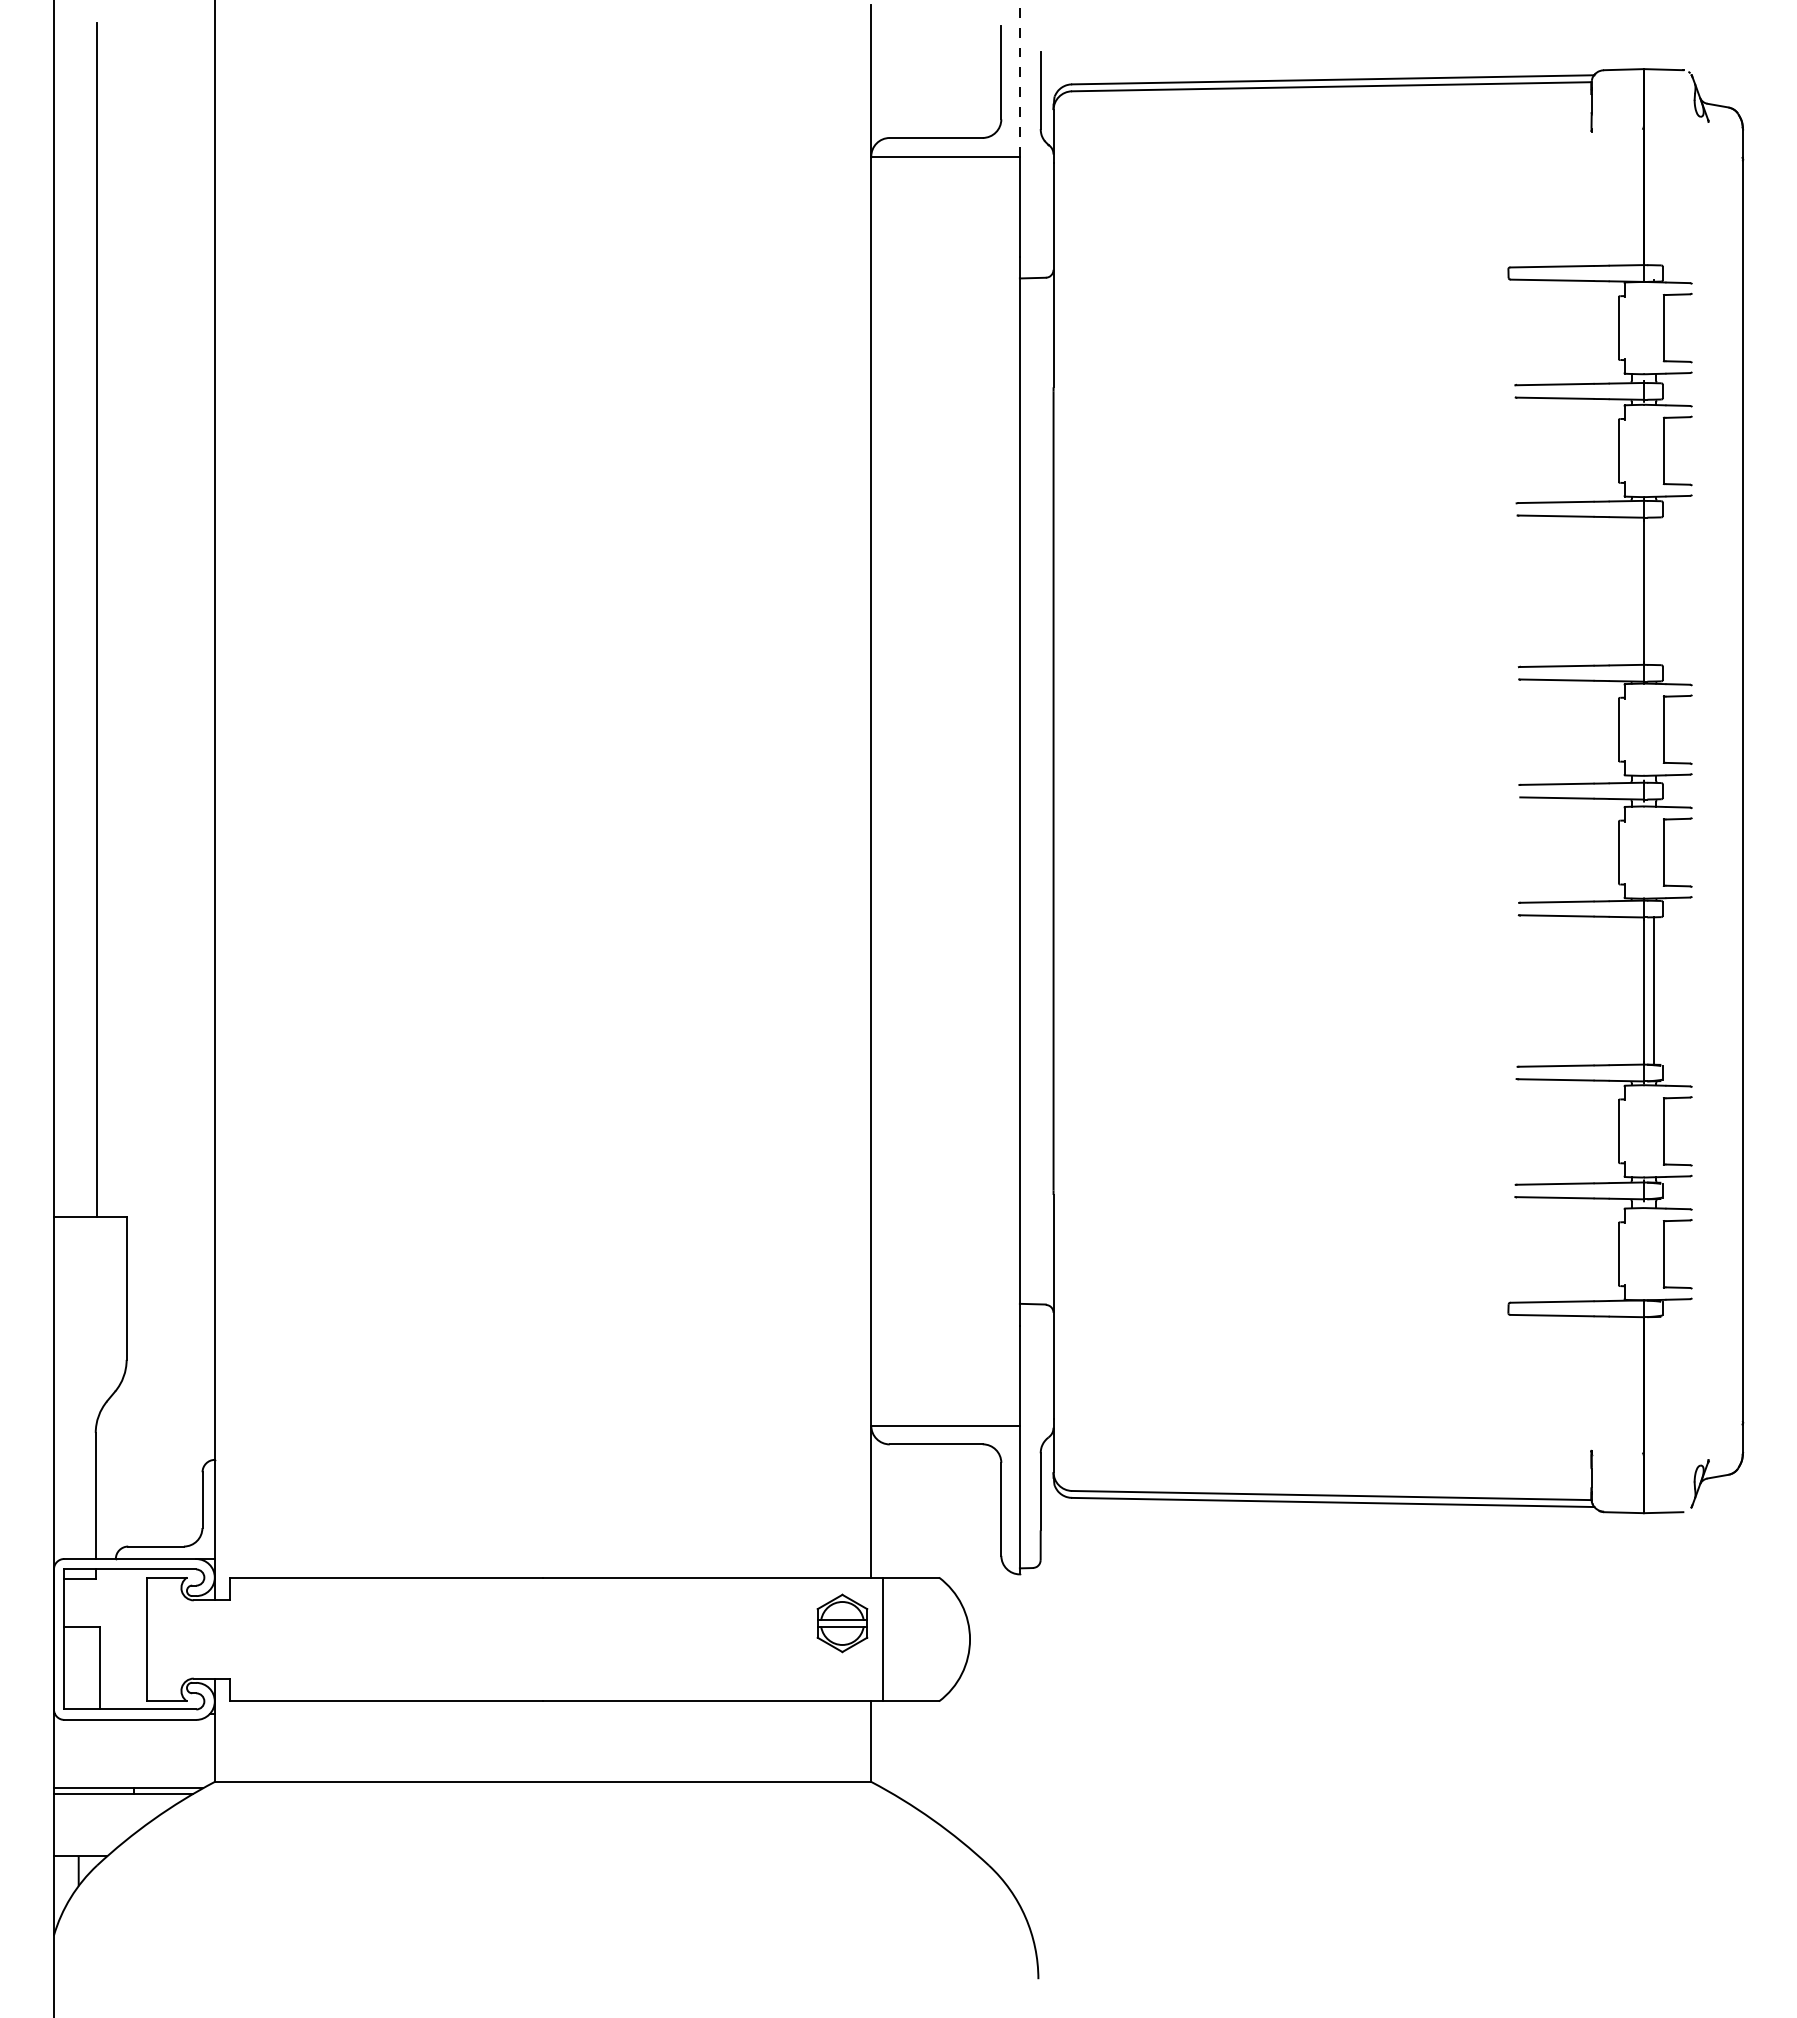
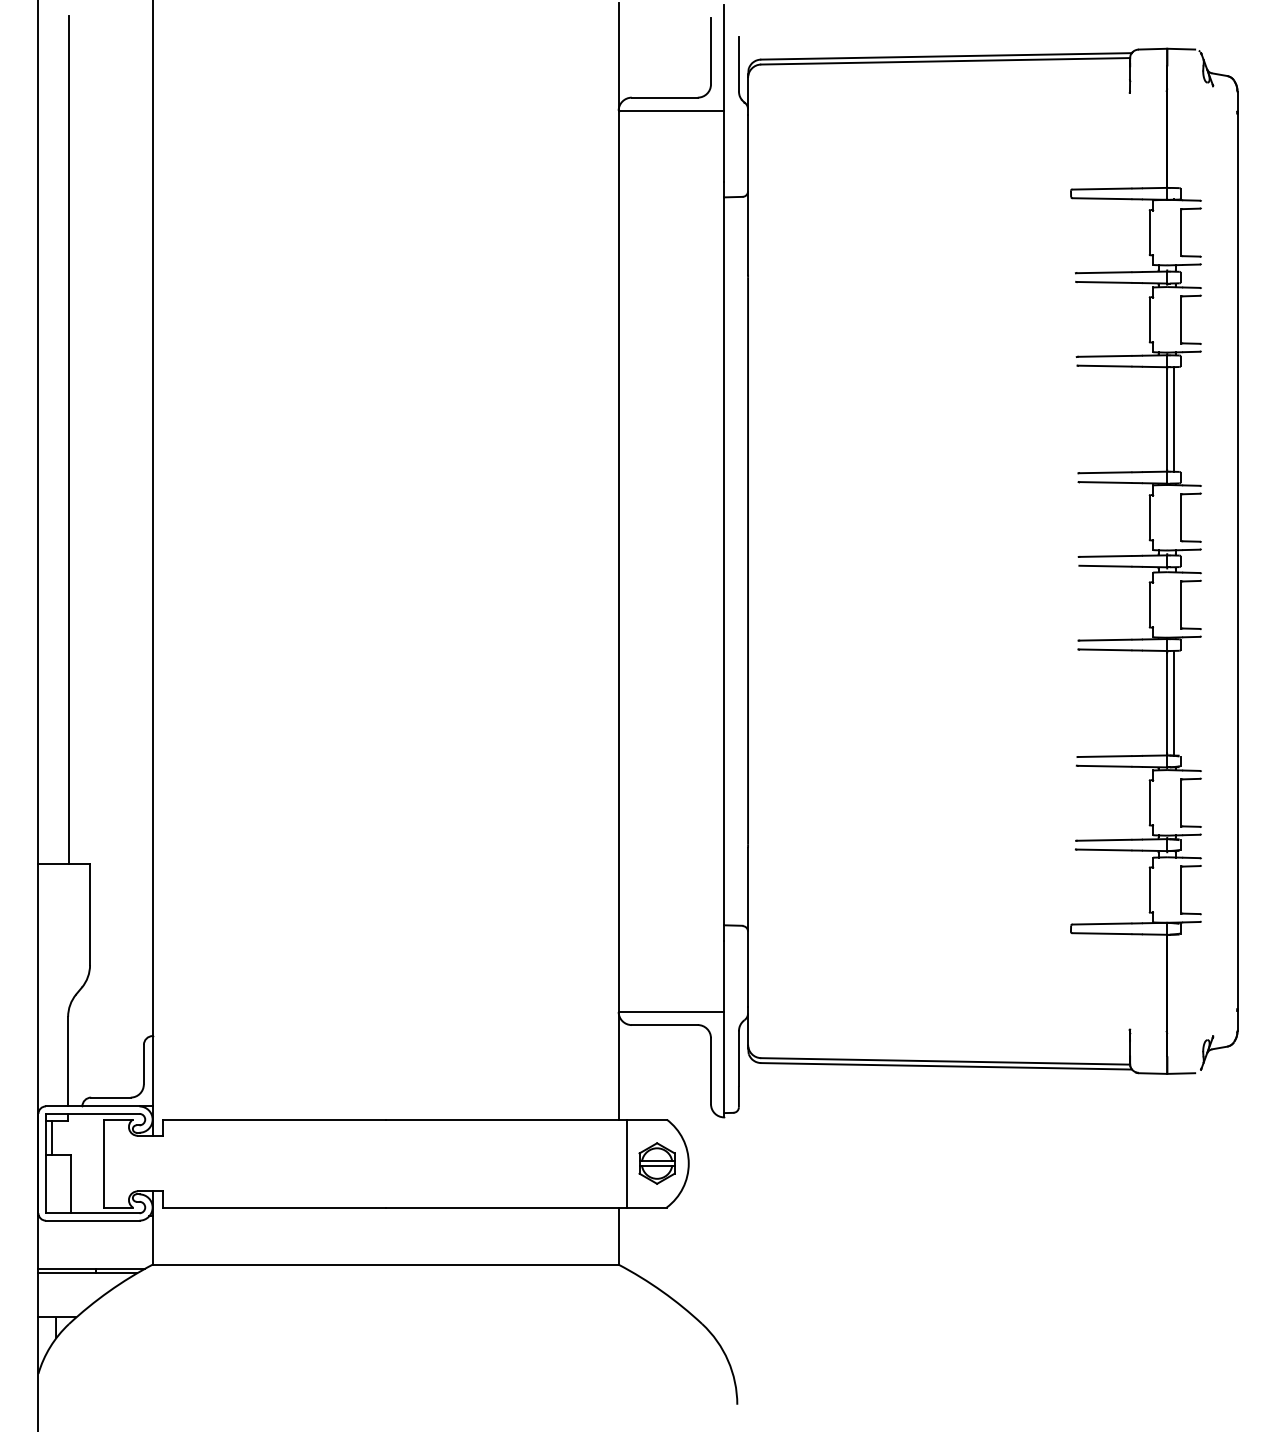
line: (1019, 82) -> (723, 58), dashed -> solid
line: (1653, 591) -> (1173, 419), added
line: (72, 1603) -> (51, 1138), added
part: (842, 1623) -> (657, 1163), moved

